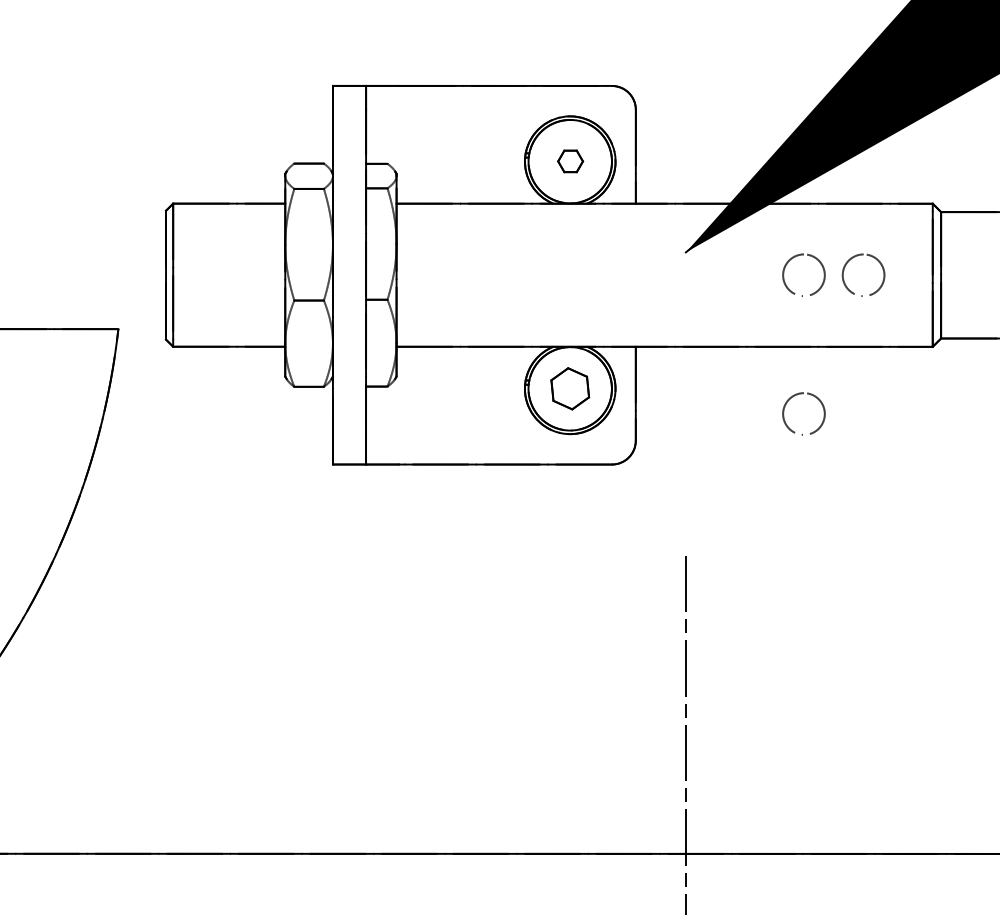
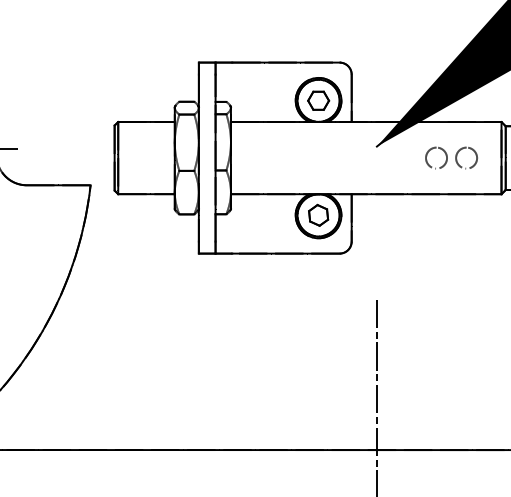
part: (570, 161) -> (318, 100), size x1.67
part: (795, 396) -> (432, 219), removed

